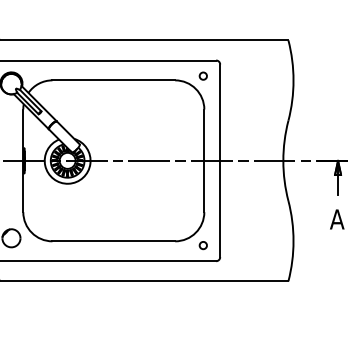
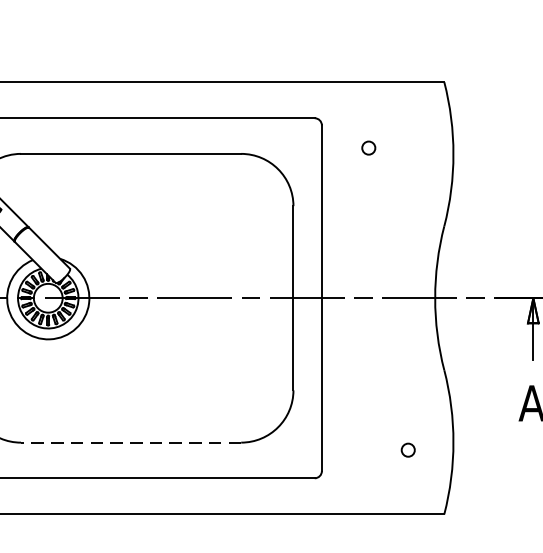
circle: (202, 75) -> (367, 146), moved
line: (113, 241) -> (130, 442), solid -> dashed
circle: (202, 245) -> (406, 450), moved

